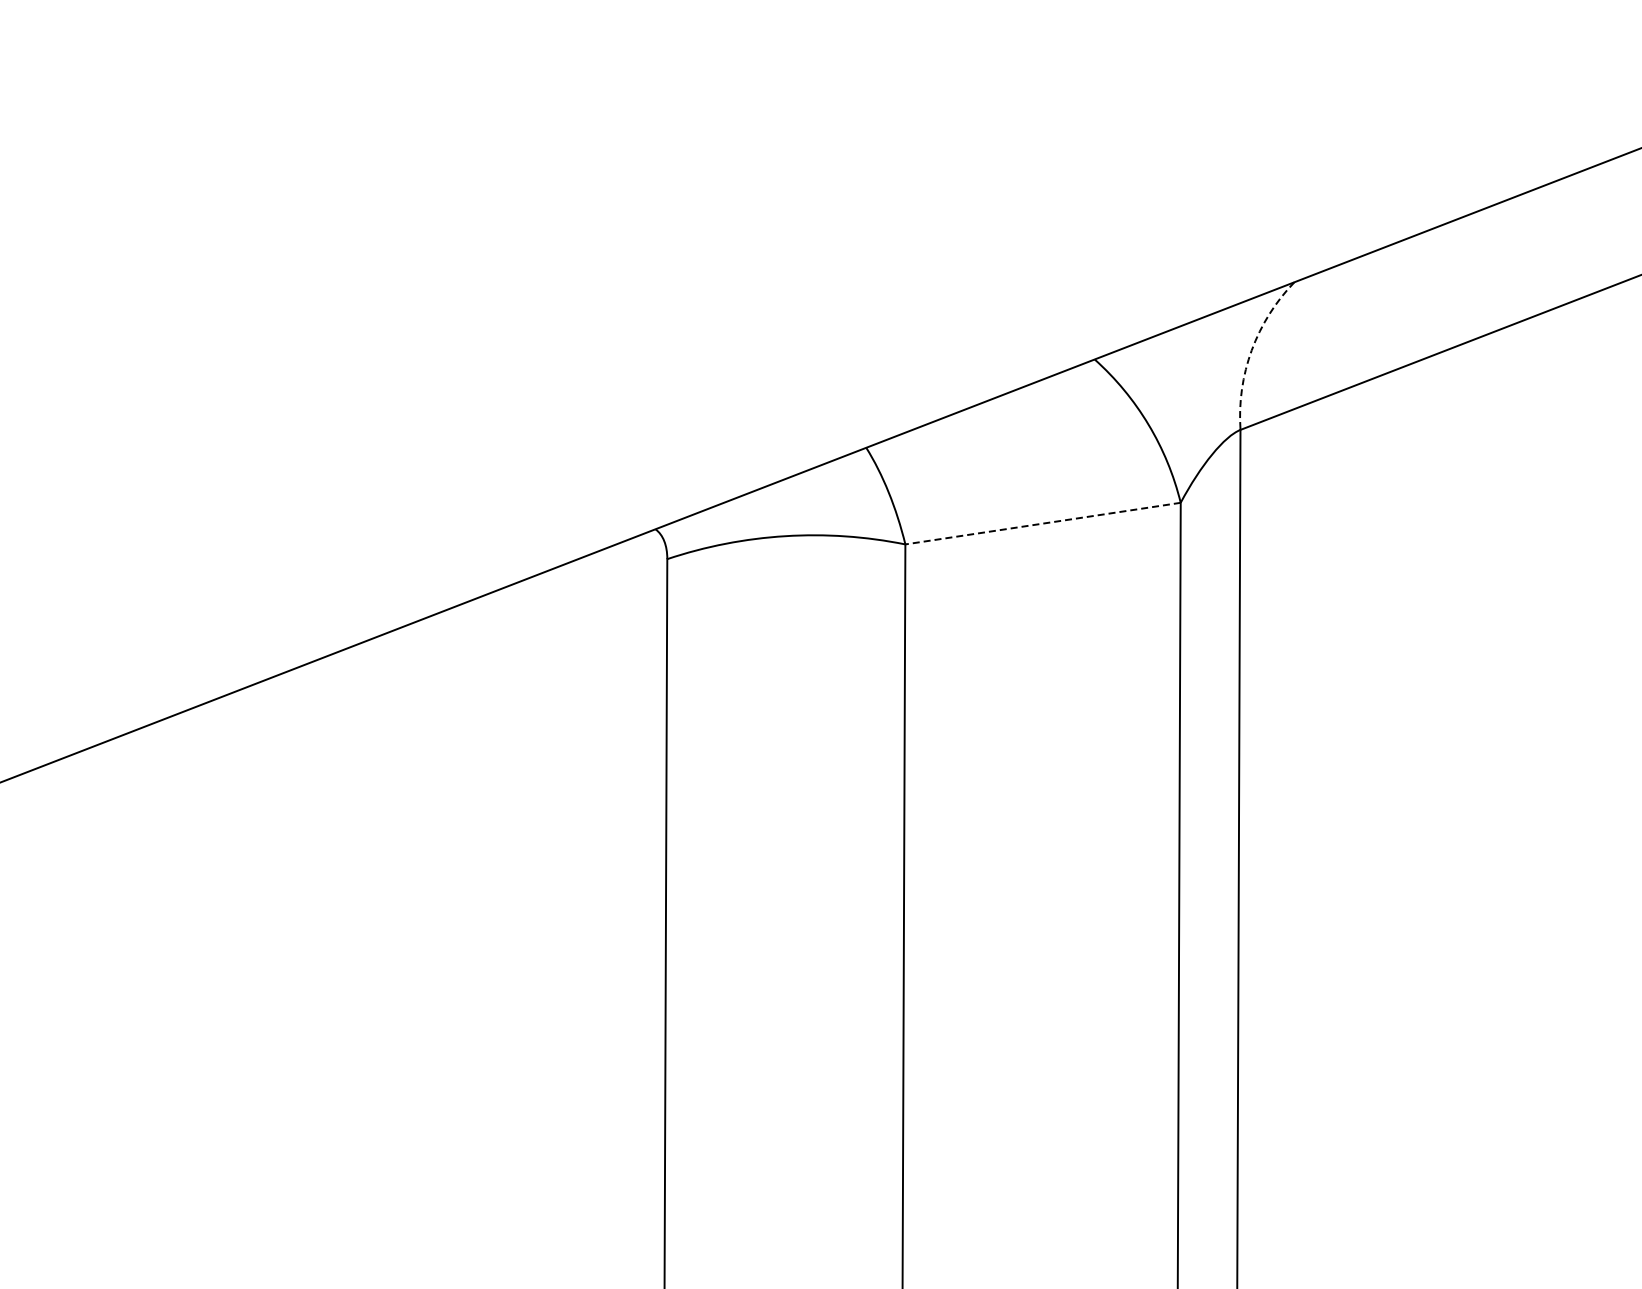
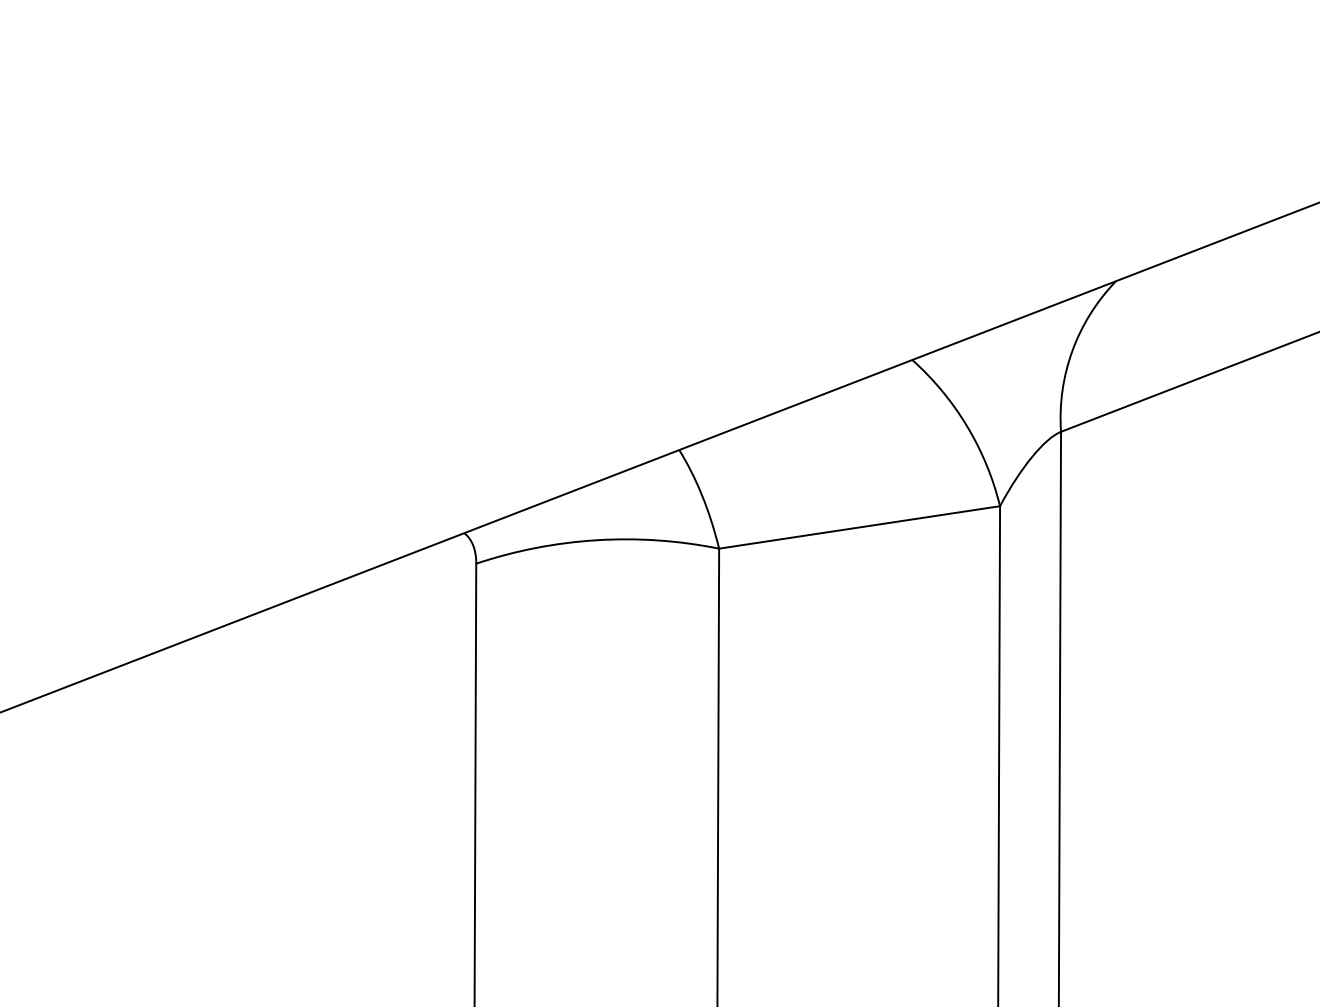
arc: (1251, 350) -> (1072, 350), dashed -> solid
line: (1042, 523) -> (859, 527), dashed -> solid

